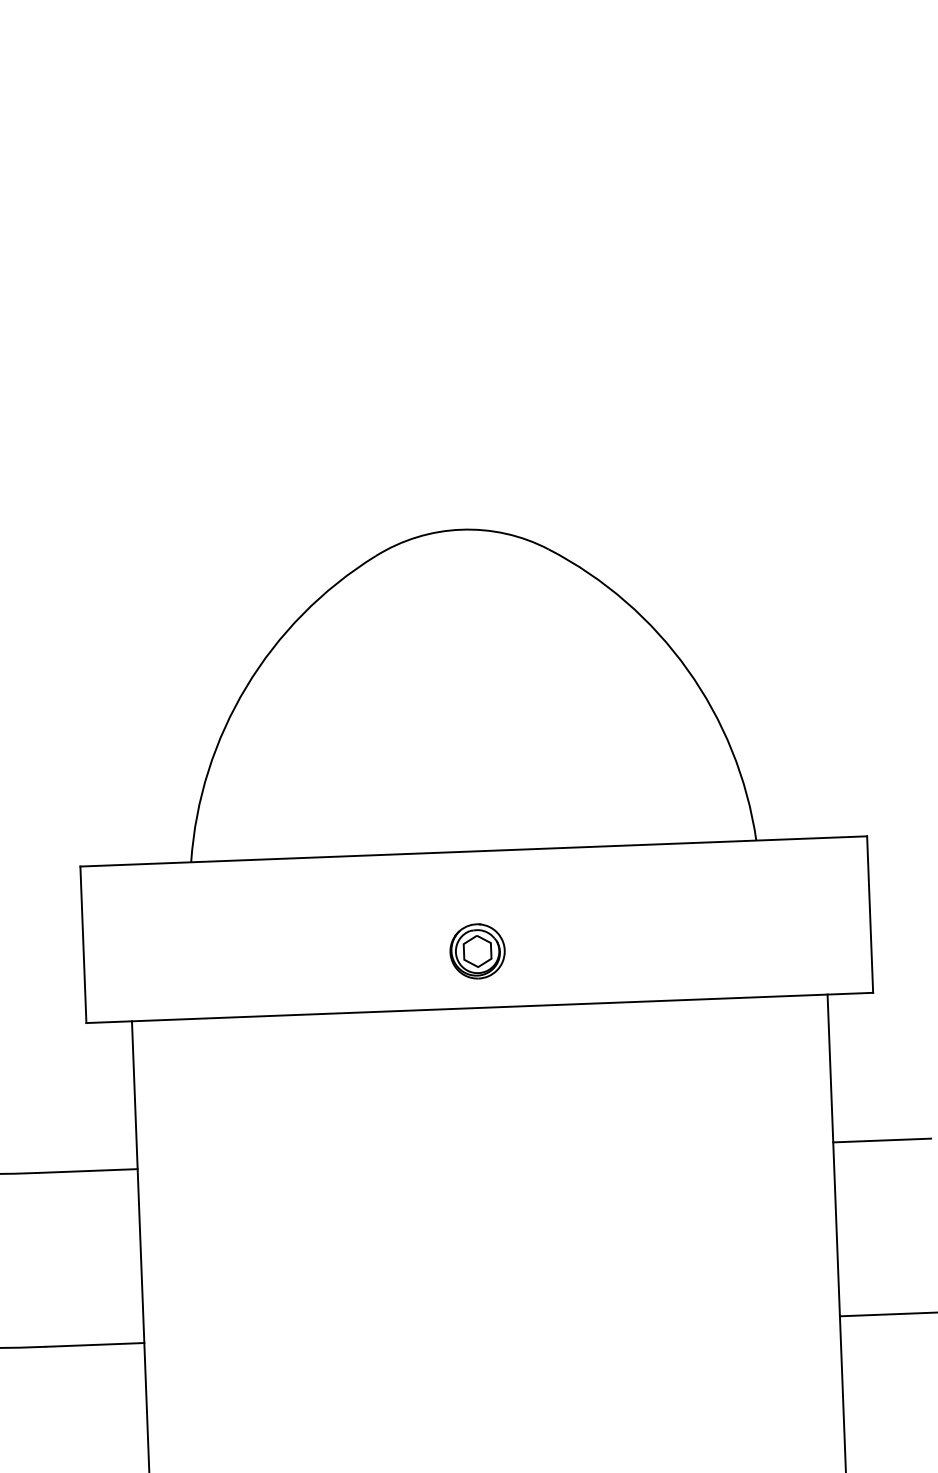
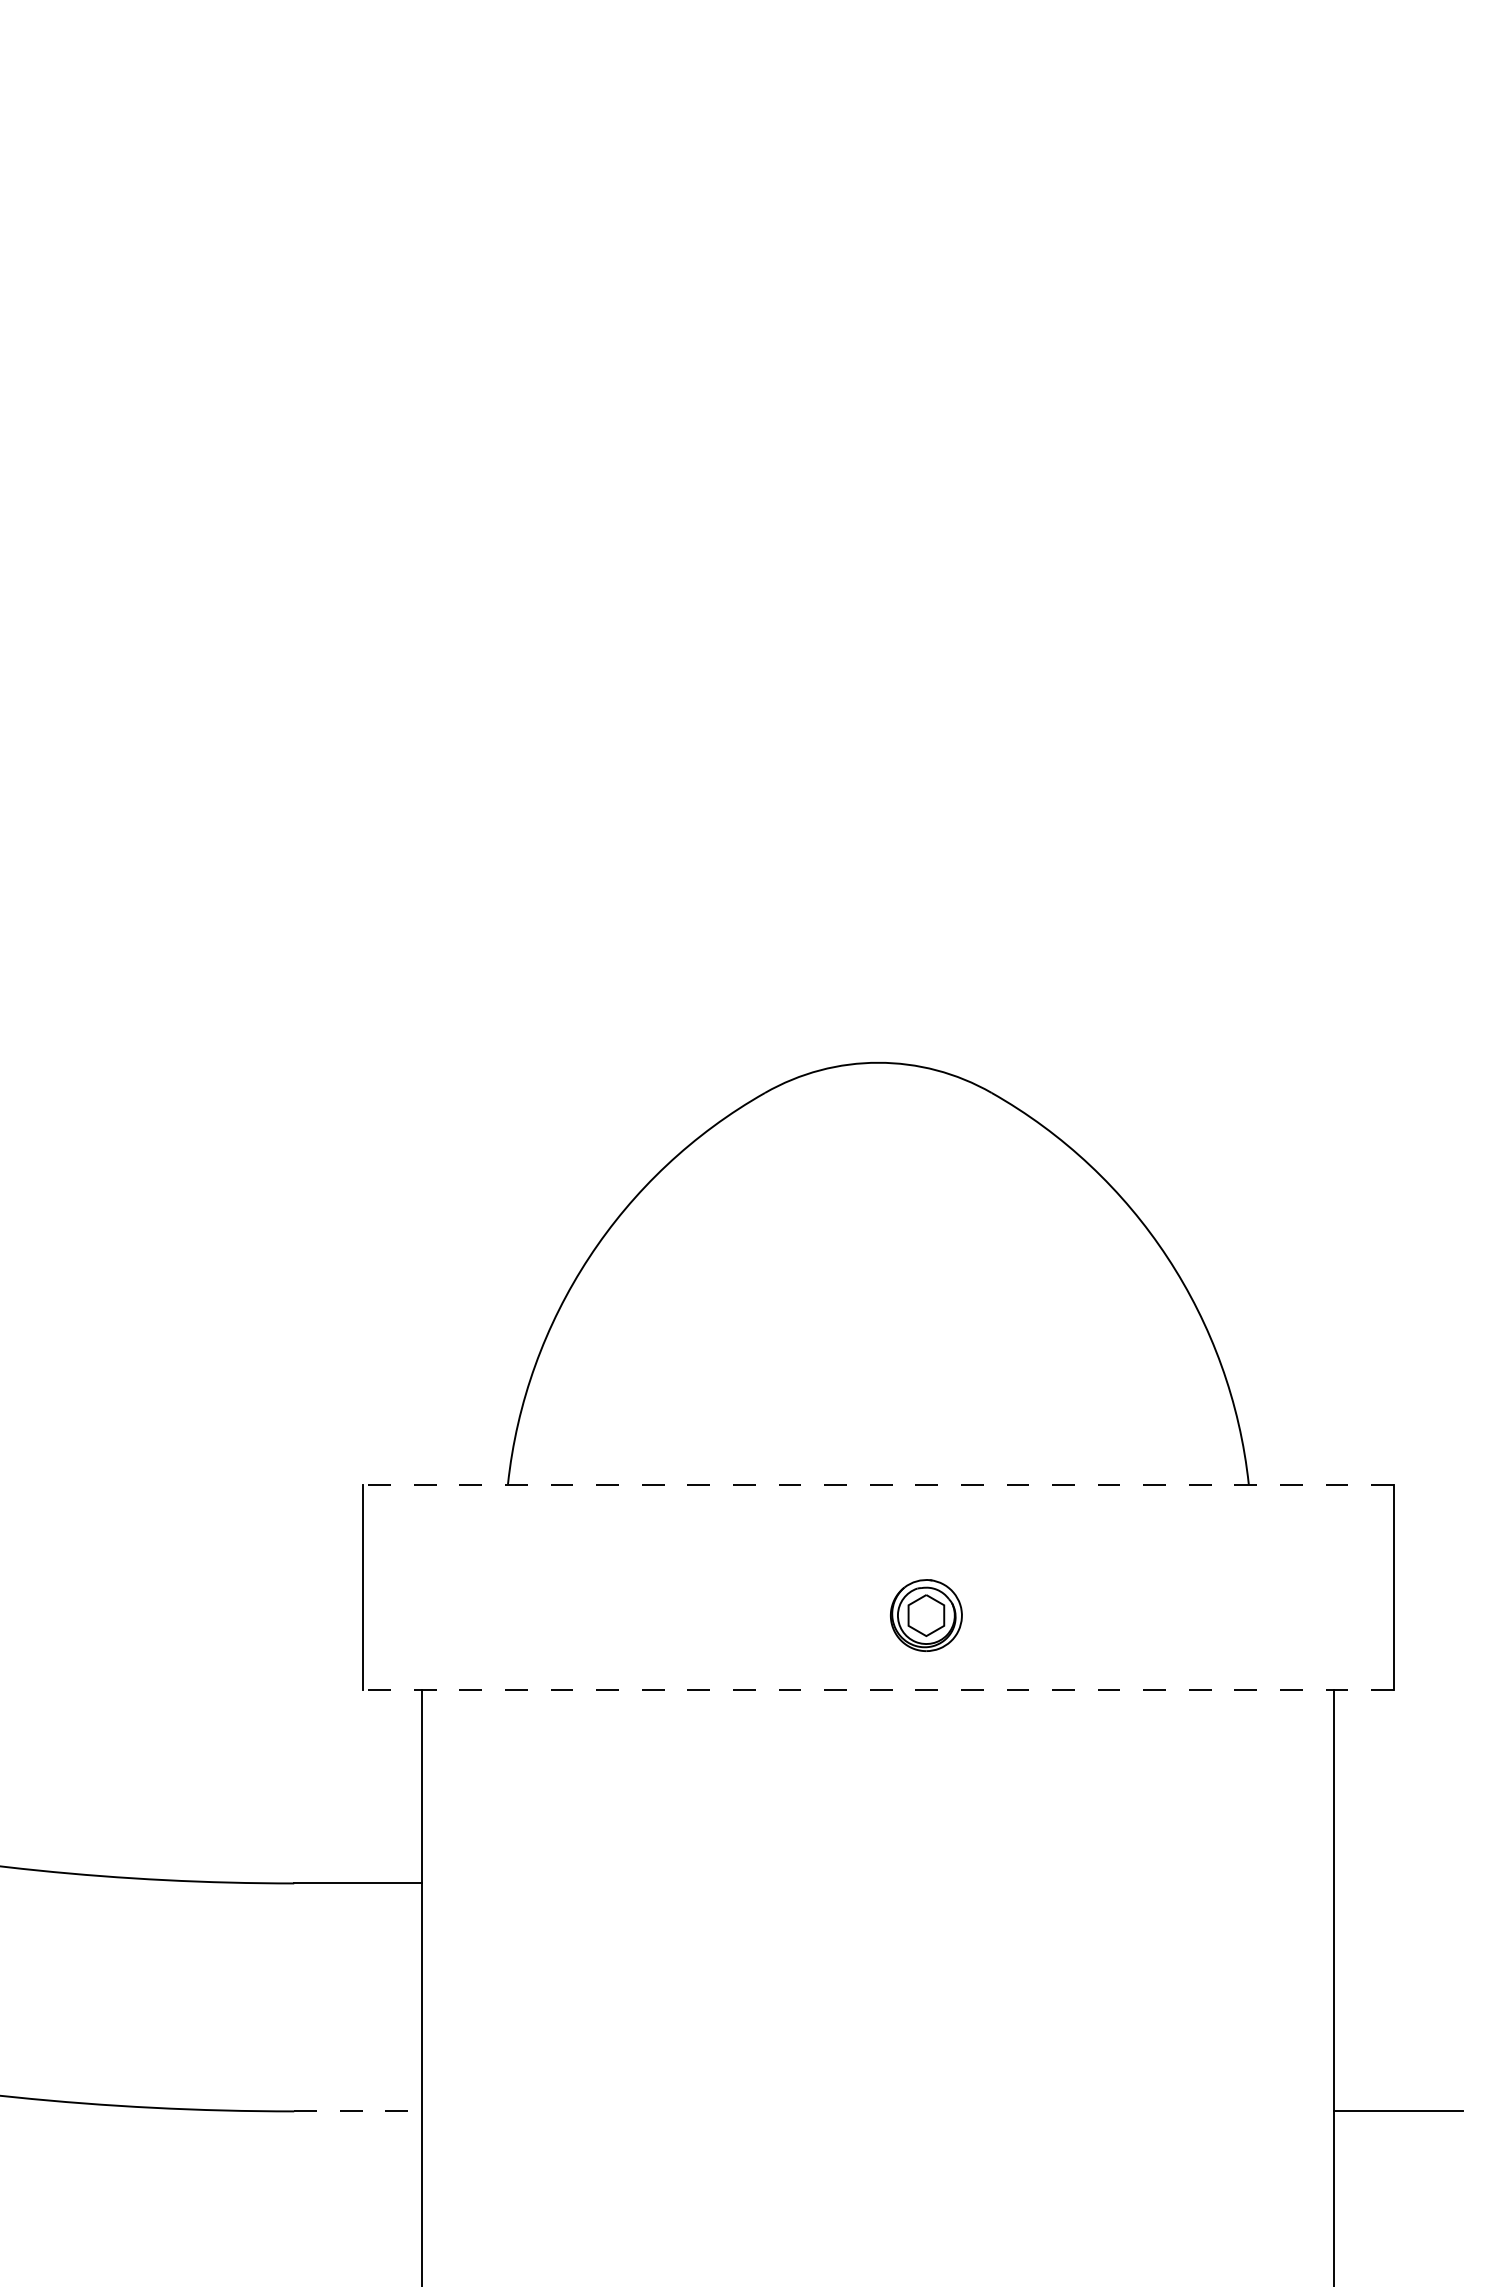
line: (473, 851) -> (878, 1484), solid -> dashed
part: (477, 951) -> (926, 1615), moved
line: (479, 1007) -> (878, 1689), solid -> dashed
line: (882, 1140) -> (1398, 1883), removed
line: (95, 1344) -> (358, 2111), solid -> dashed

